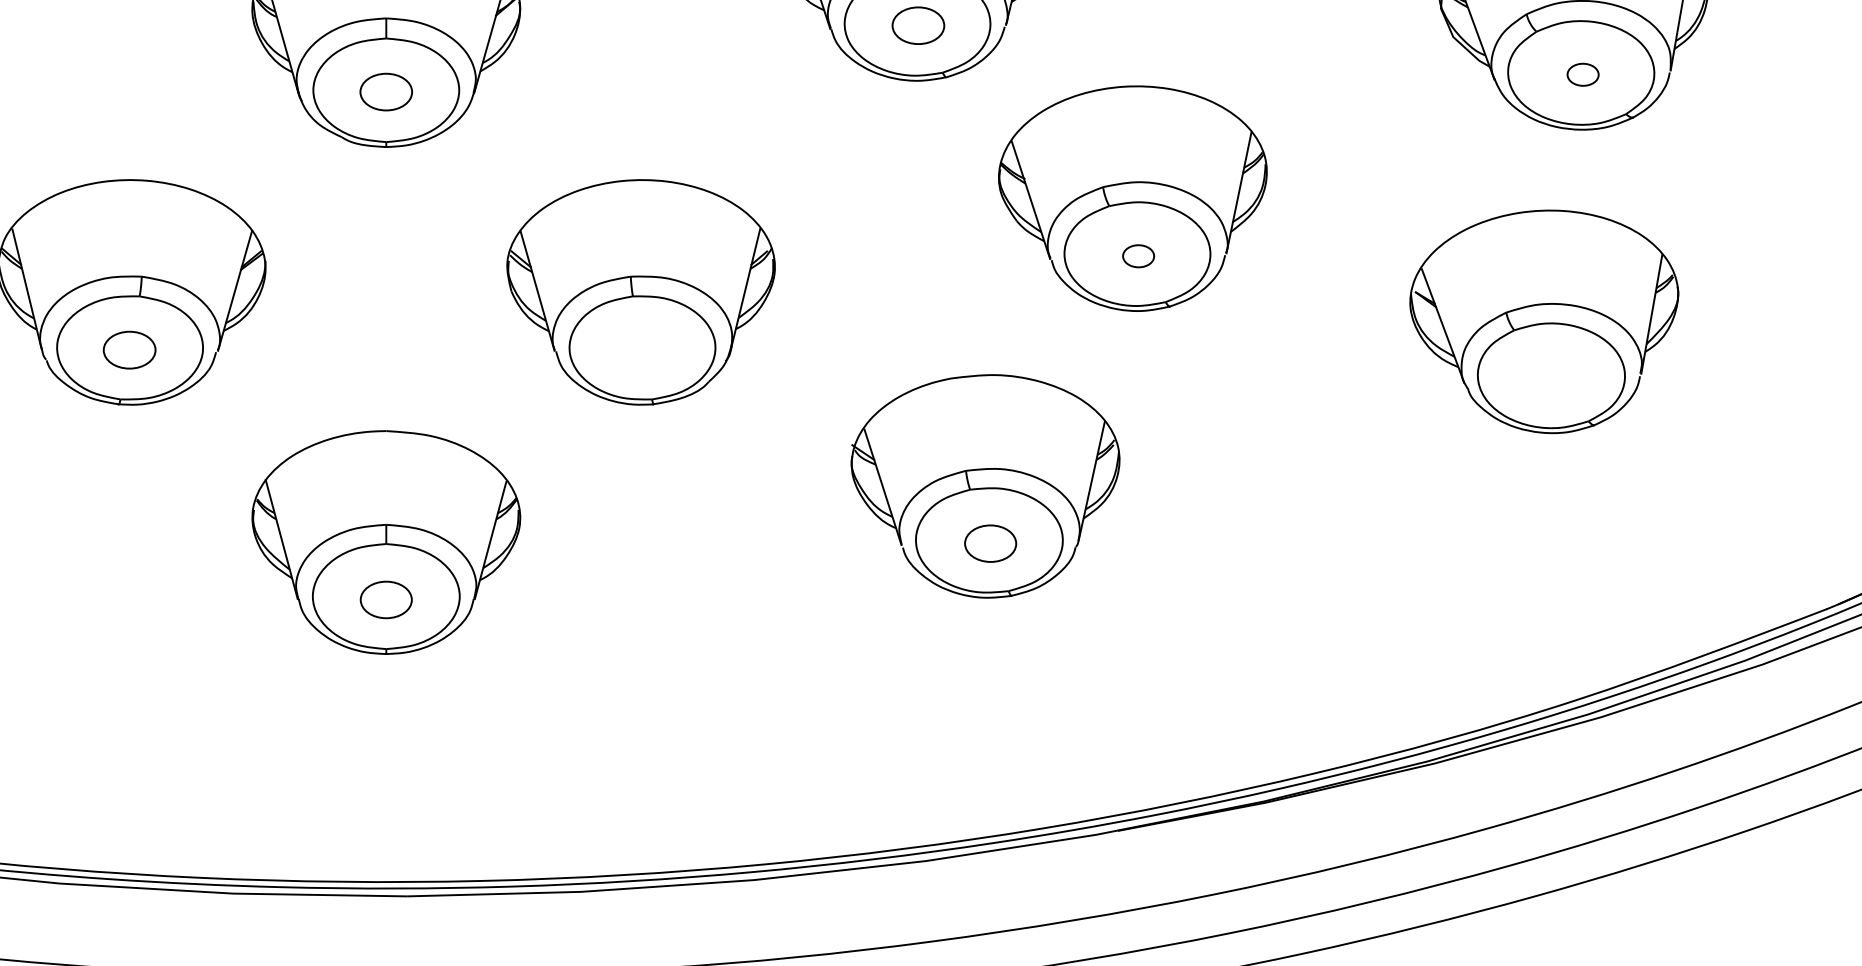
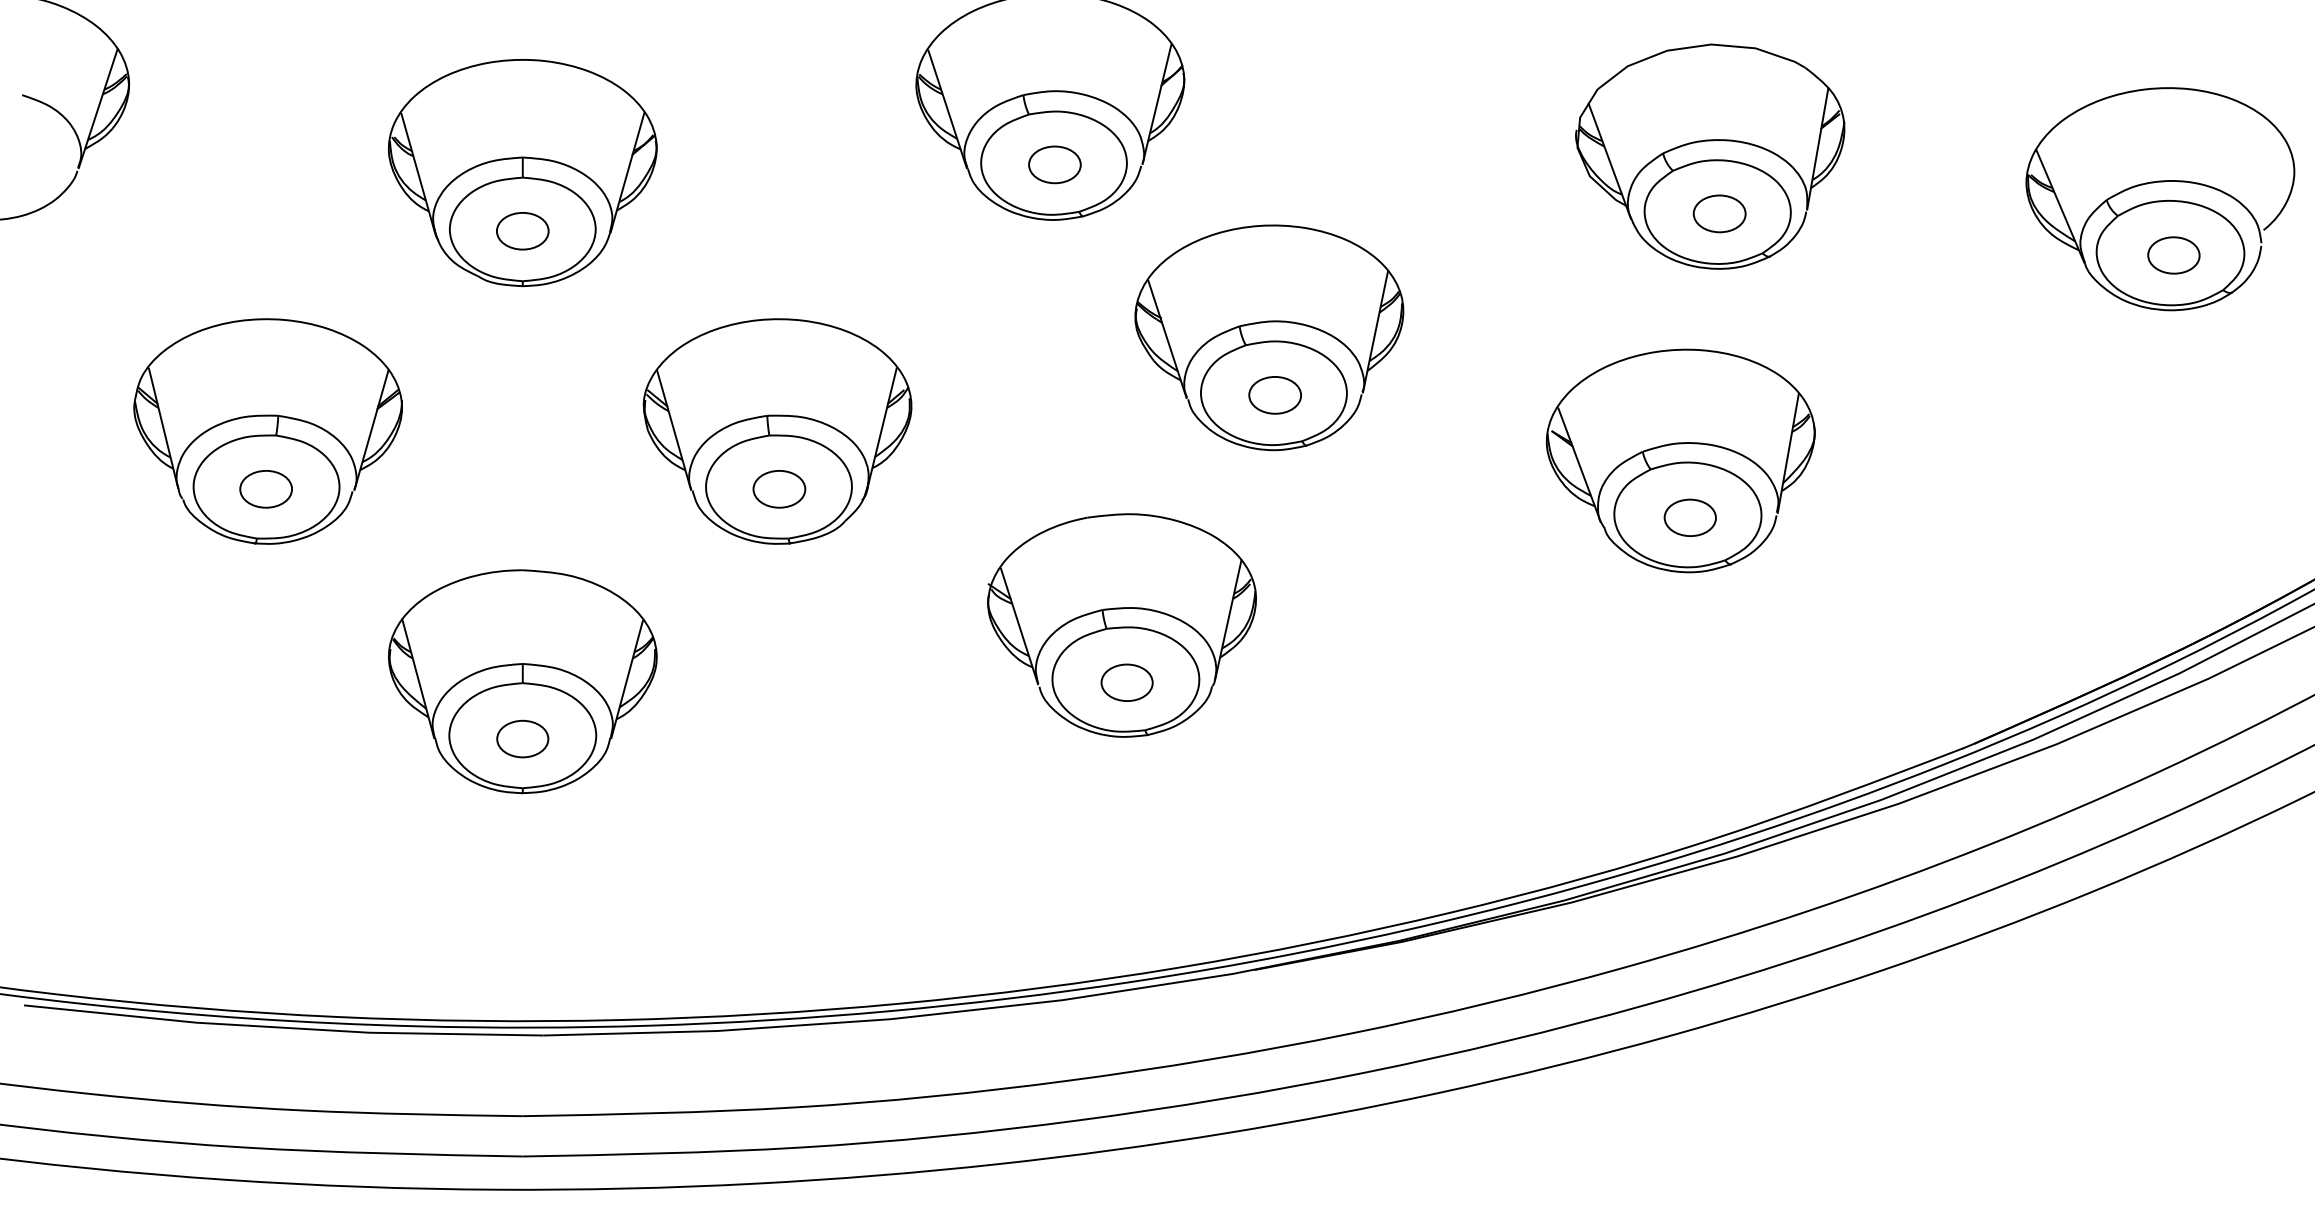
part: (1583, 74) -> (1719, 213), size x1.67
part: (1138, 256) -> (1274, 395), size x1.67
part: (643, 350) -> (779, 489), added
part: (1553, 378) -> (1689, 517), added

